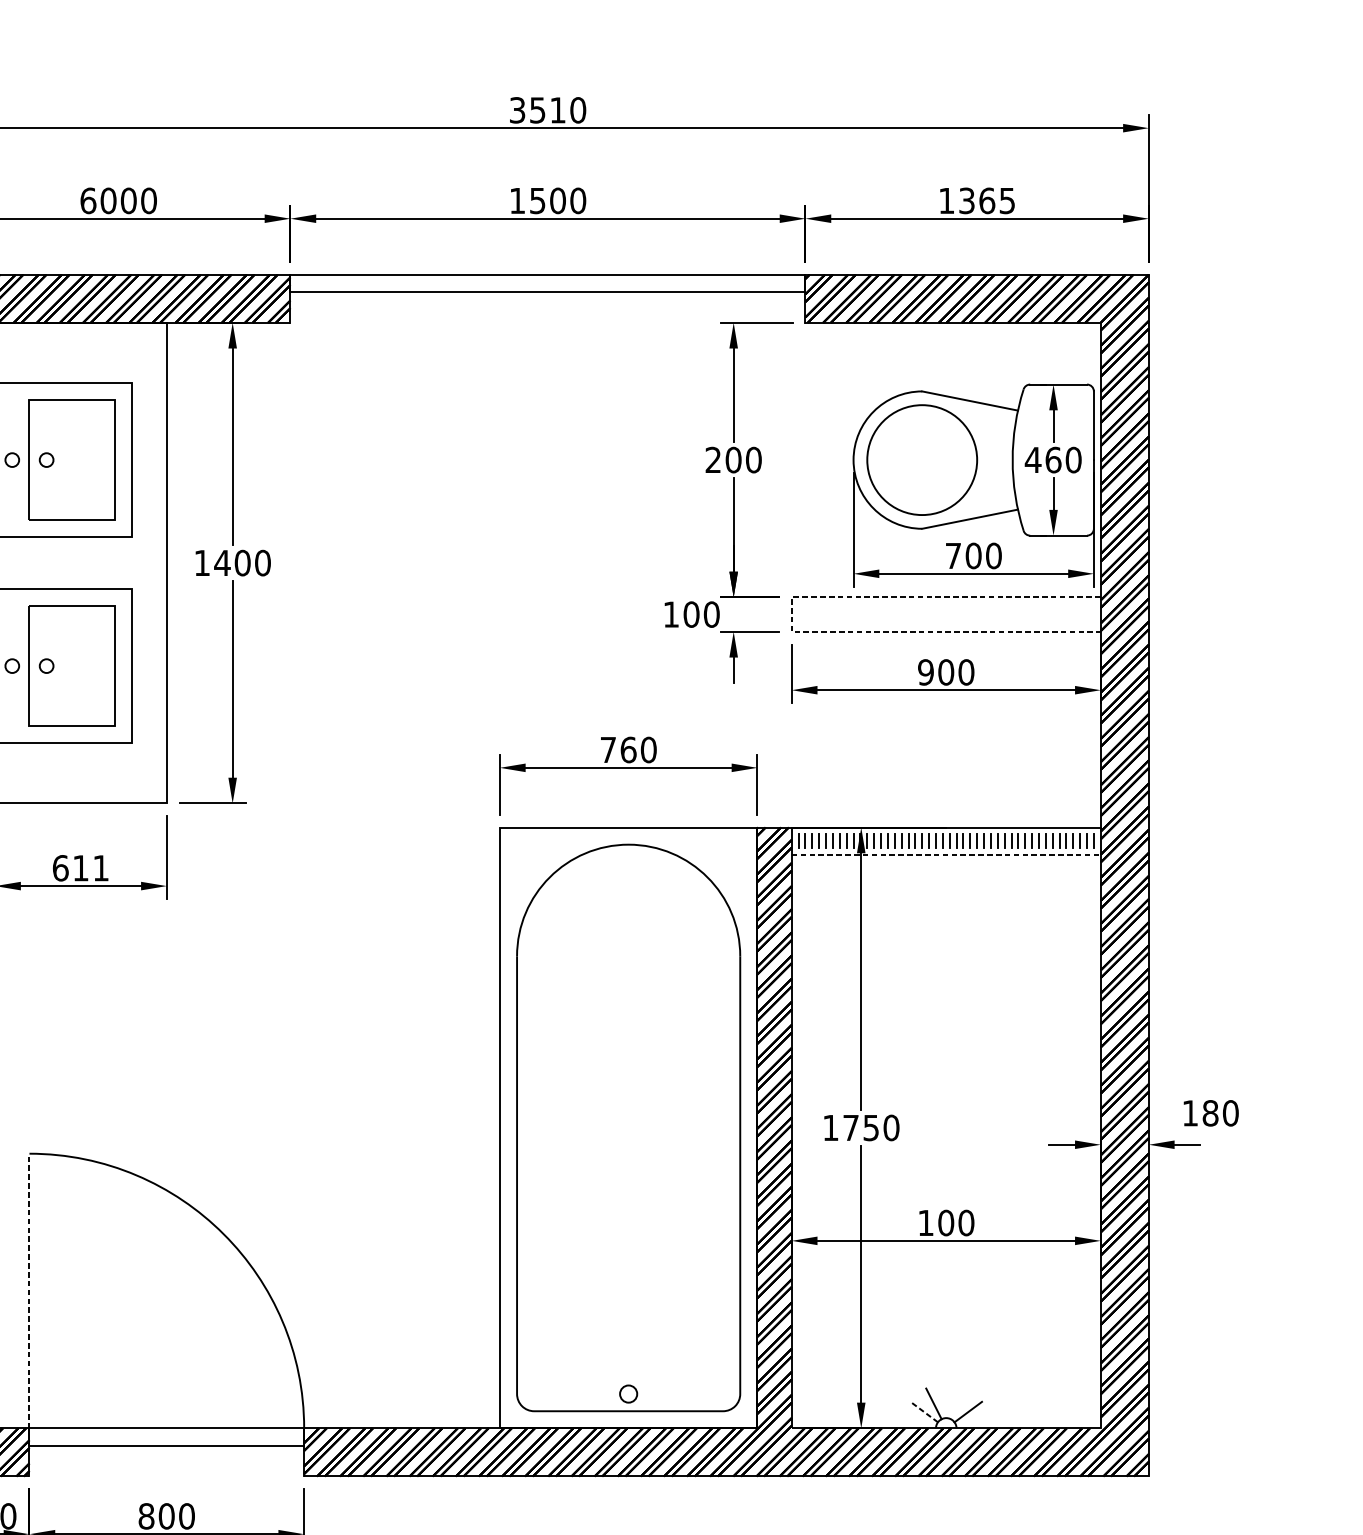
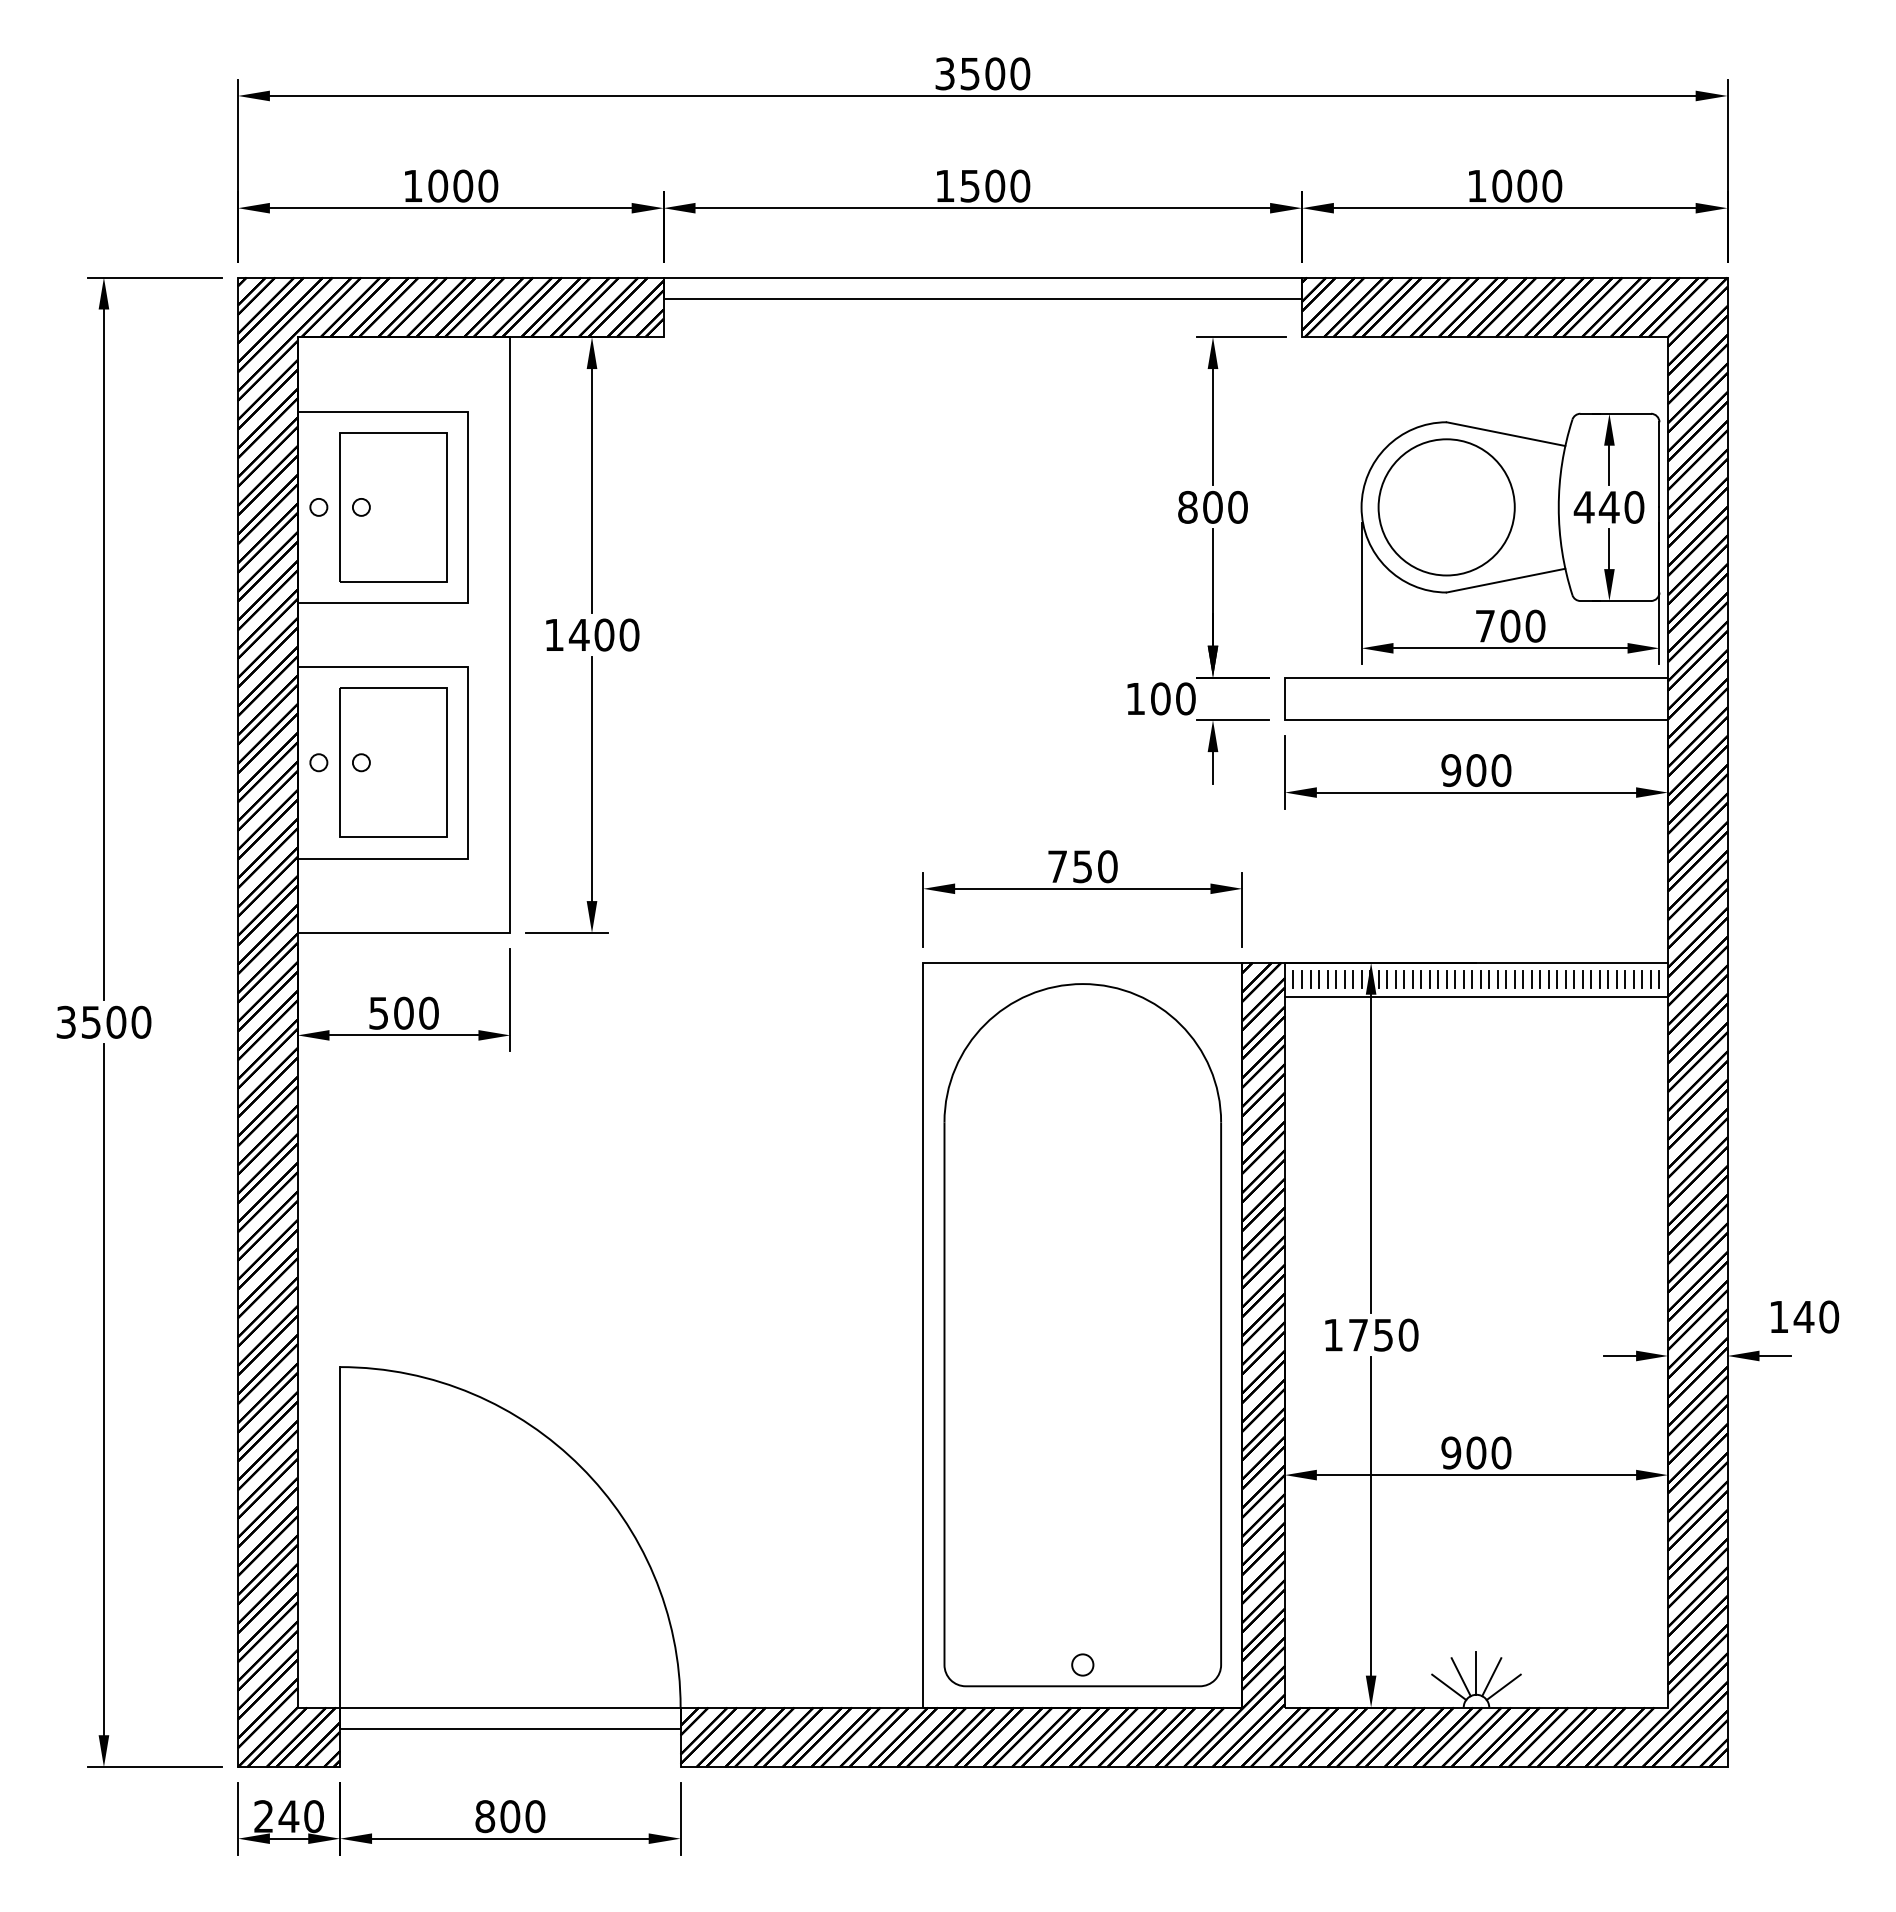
text: (558, 110) -> (995, 73), 3510 -> 3500
text: (88, 200) -> (413, 185), 6000 -> 1000
text: (987, 200) -> (1527, 185), 1365 -> 1000
text: (713, 459) -> (1187, 506), 200 -> 800
text: (1052, 459) -> (1608, 506), 460 -> 440
line: (791, 615) -> (1284, 699), dashed -> solid
text: (628, 749) -> (1082, 866), 760 -> 750
line: (946, 854) -> (1476, 996), dashed -> solid
text: (80, 867) -> (403, 1012), 611 -> 500
text: (1210, 1112) -> (1803, 1316), 180 -> 140
text: (926, 1222) -> (1451, 1452), 100 -> 900
line: (29, 1290) -> (340, 1536), dashed -> solid
line: (946, 1400) -> (1476, 1673), added
line: (958, 1404) -> (1491, 1677), added
line: (923, 1412) -> (1448, 1687), dashed -> solid

